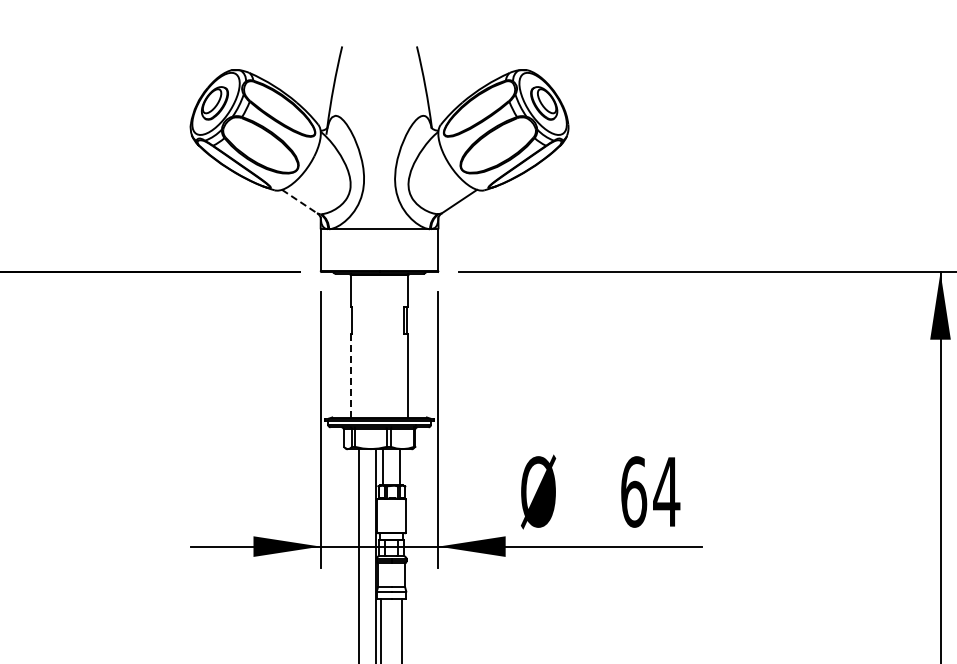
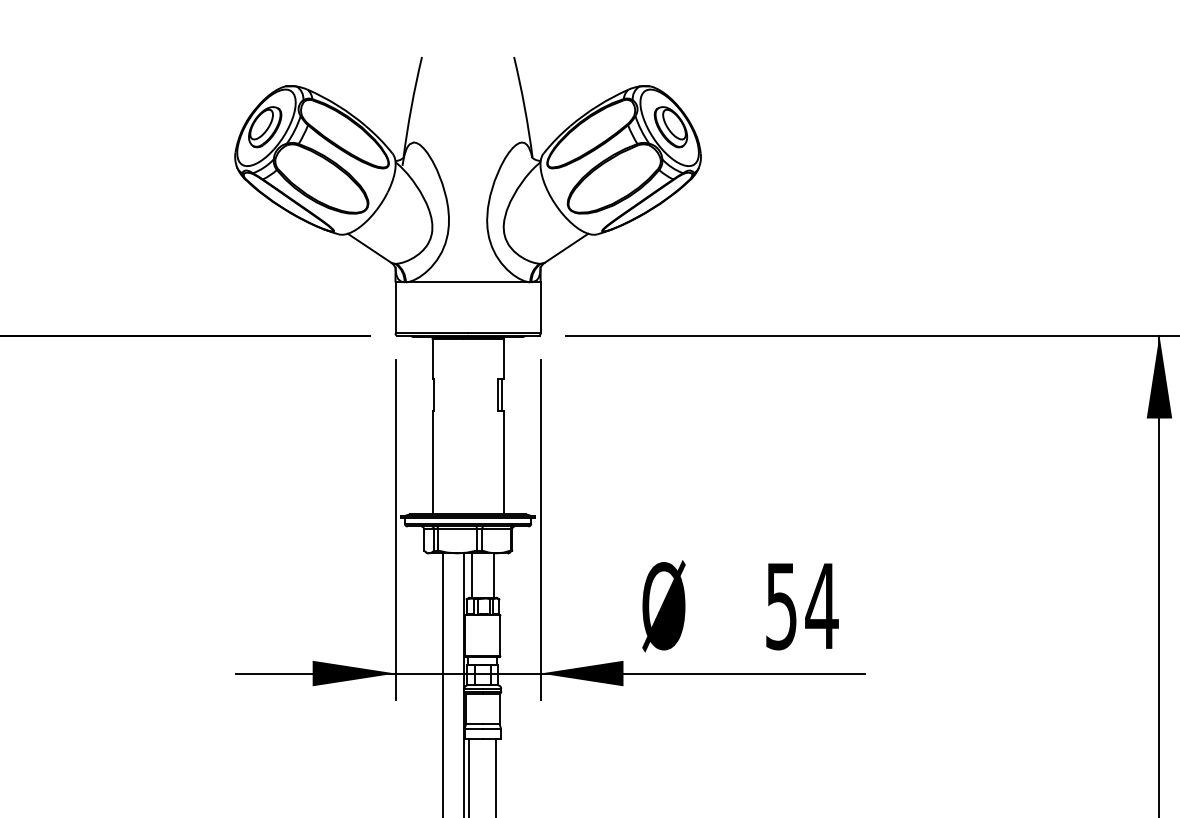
line: (300, 201) -> (370, 248), dashed -> solid
line: (350, 375) -> (432, 462), dashed -> solid
text: (634, 491) -> (782, 605), 64 -> 54

